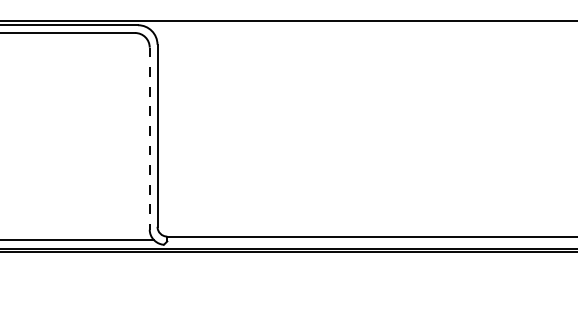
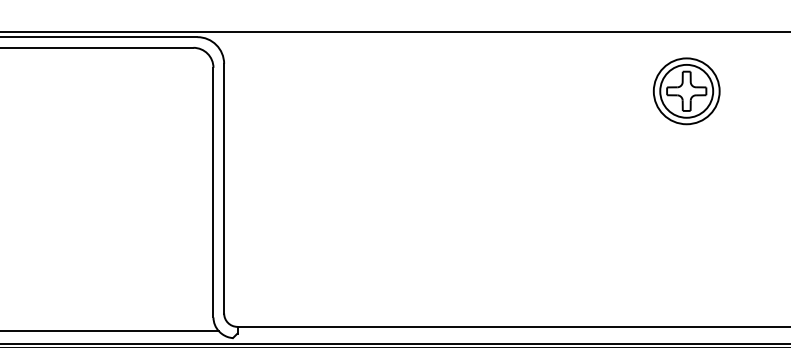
part: (494, 64) -> (686, 90), added
line: (149, 139) -> (213, 193), dashed -> solid

